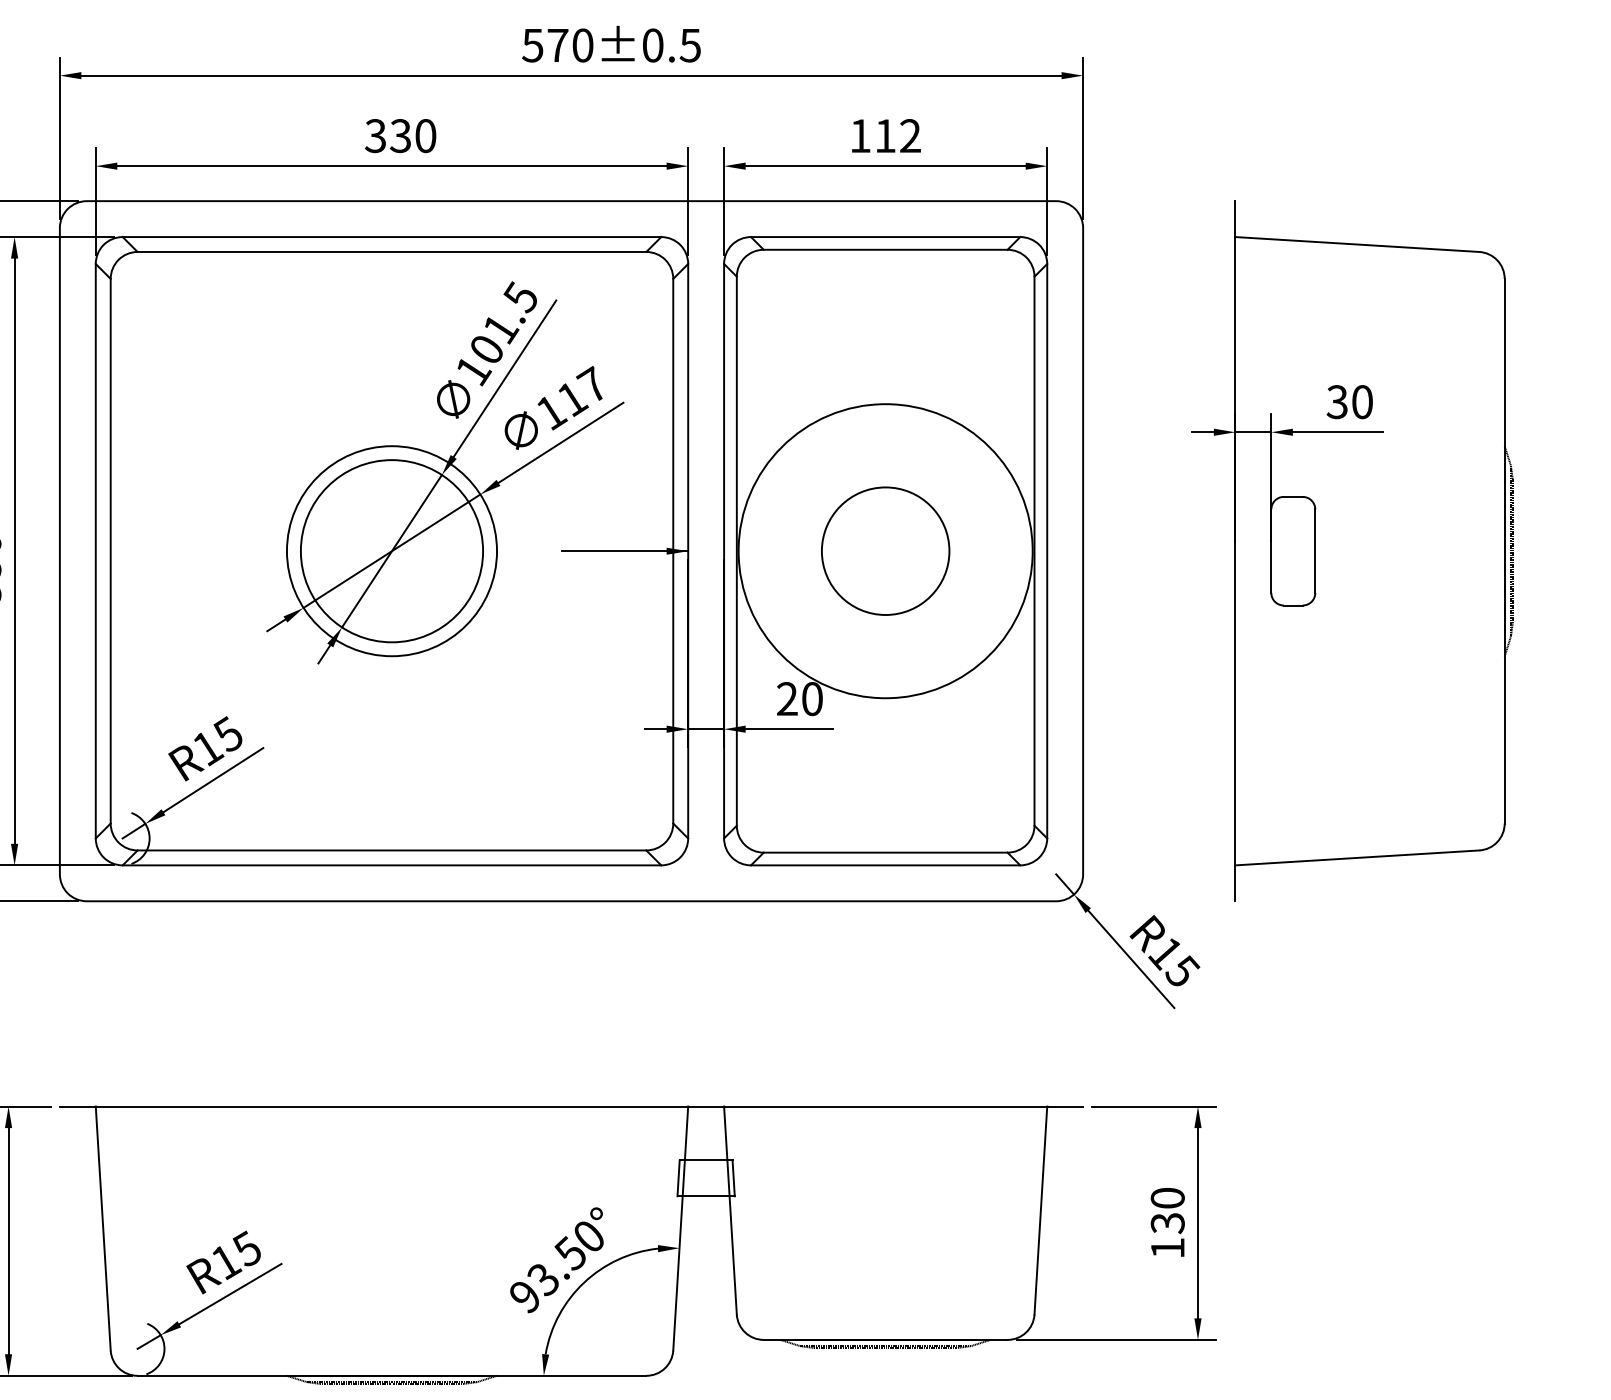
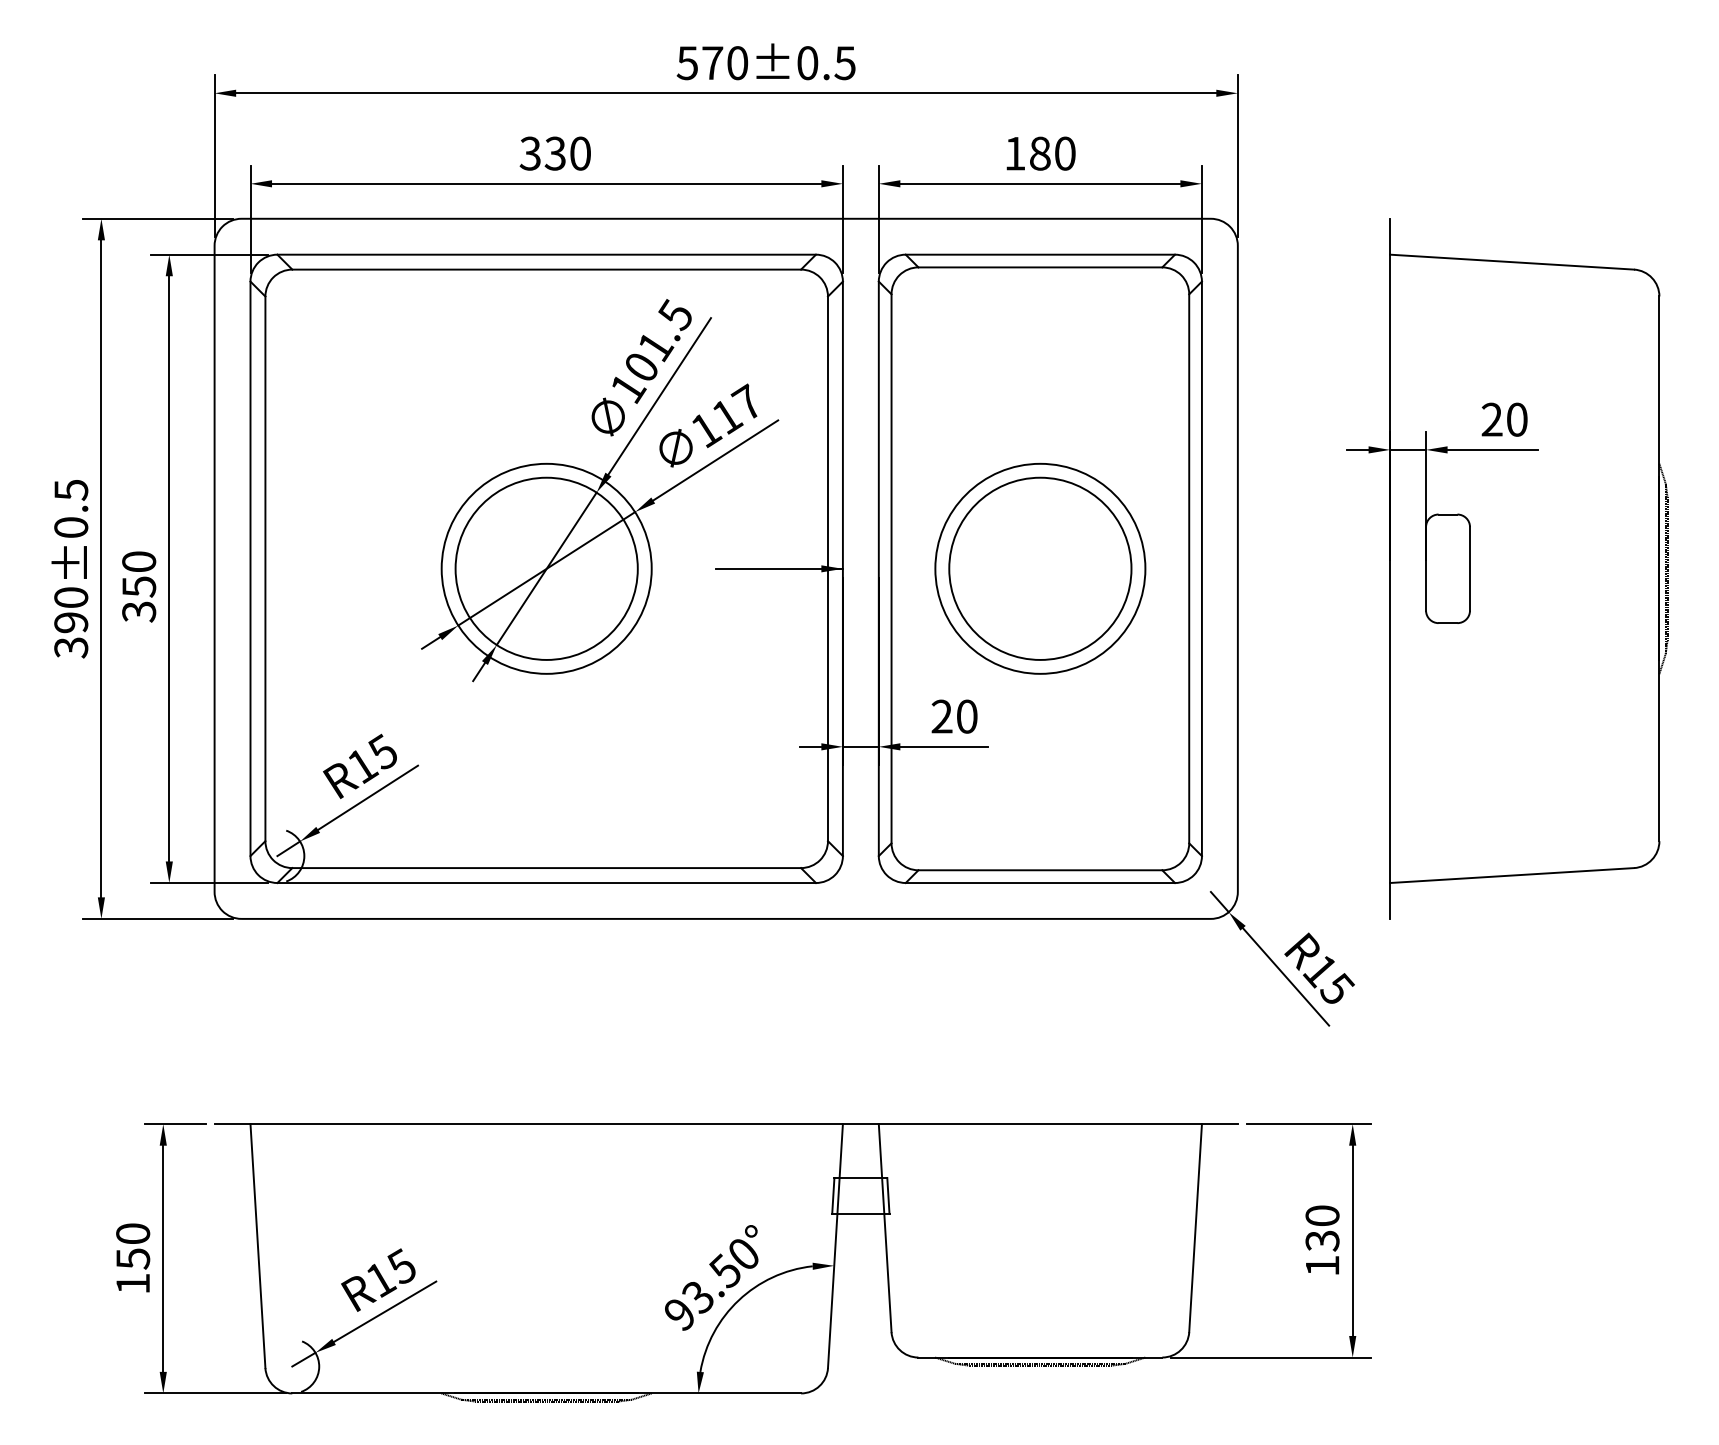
text: (897, 135) -> (1052, 153), 112 -> 180
text: (1336, 401) -> (1491, 419), 30 -> 20
circle: (885, 550) -> (1040, 568), size x0.71
circle: (885, 550) -> (1040, 568), size x1.43

